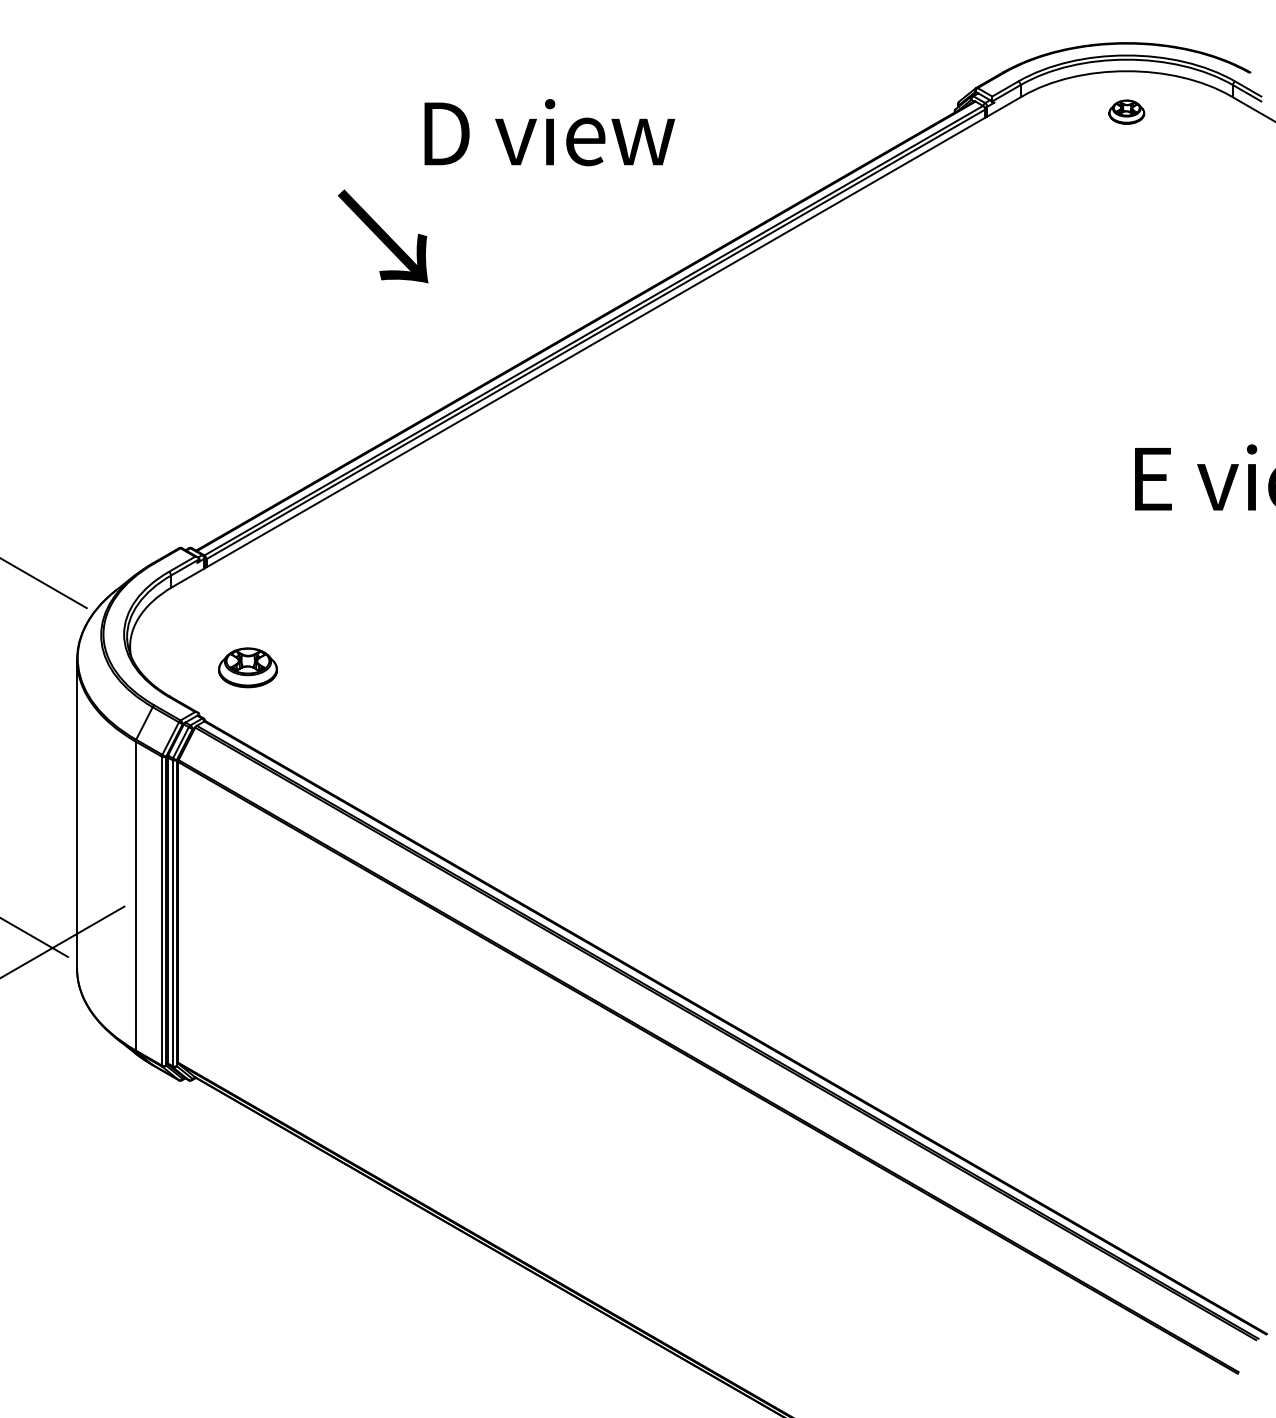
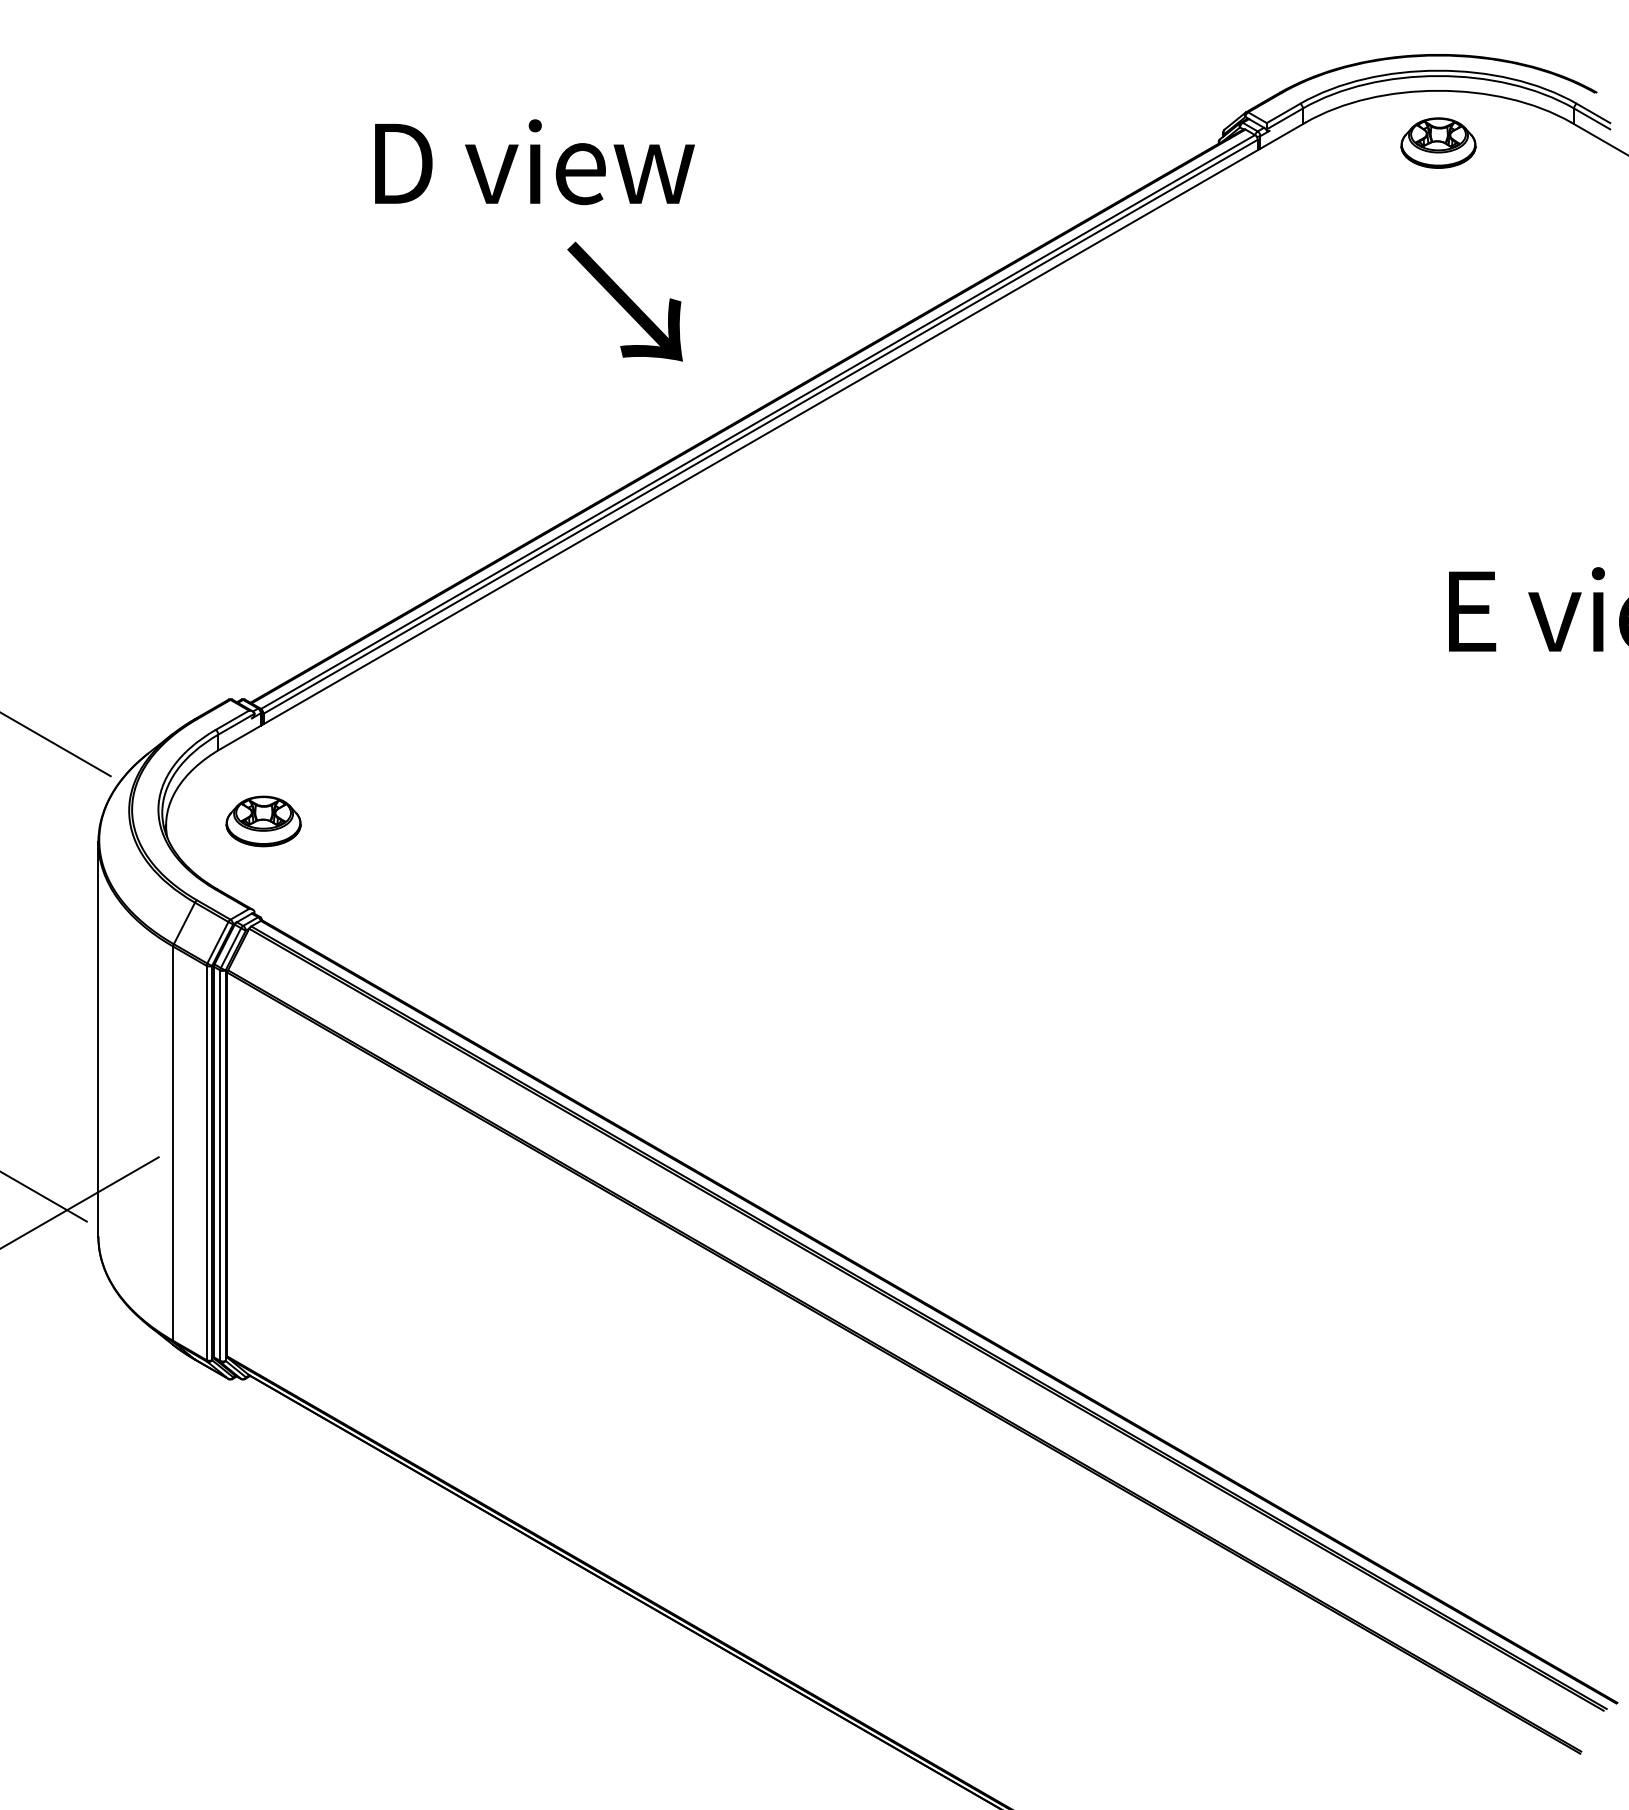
part: (1126, 111) -> (1438, 142), size x1.67
text: (549, 132) -> (534, 162), moved
text: (382, 236) -> (624, 301), moved
part: (247, 667) -> (263, 821), moved

